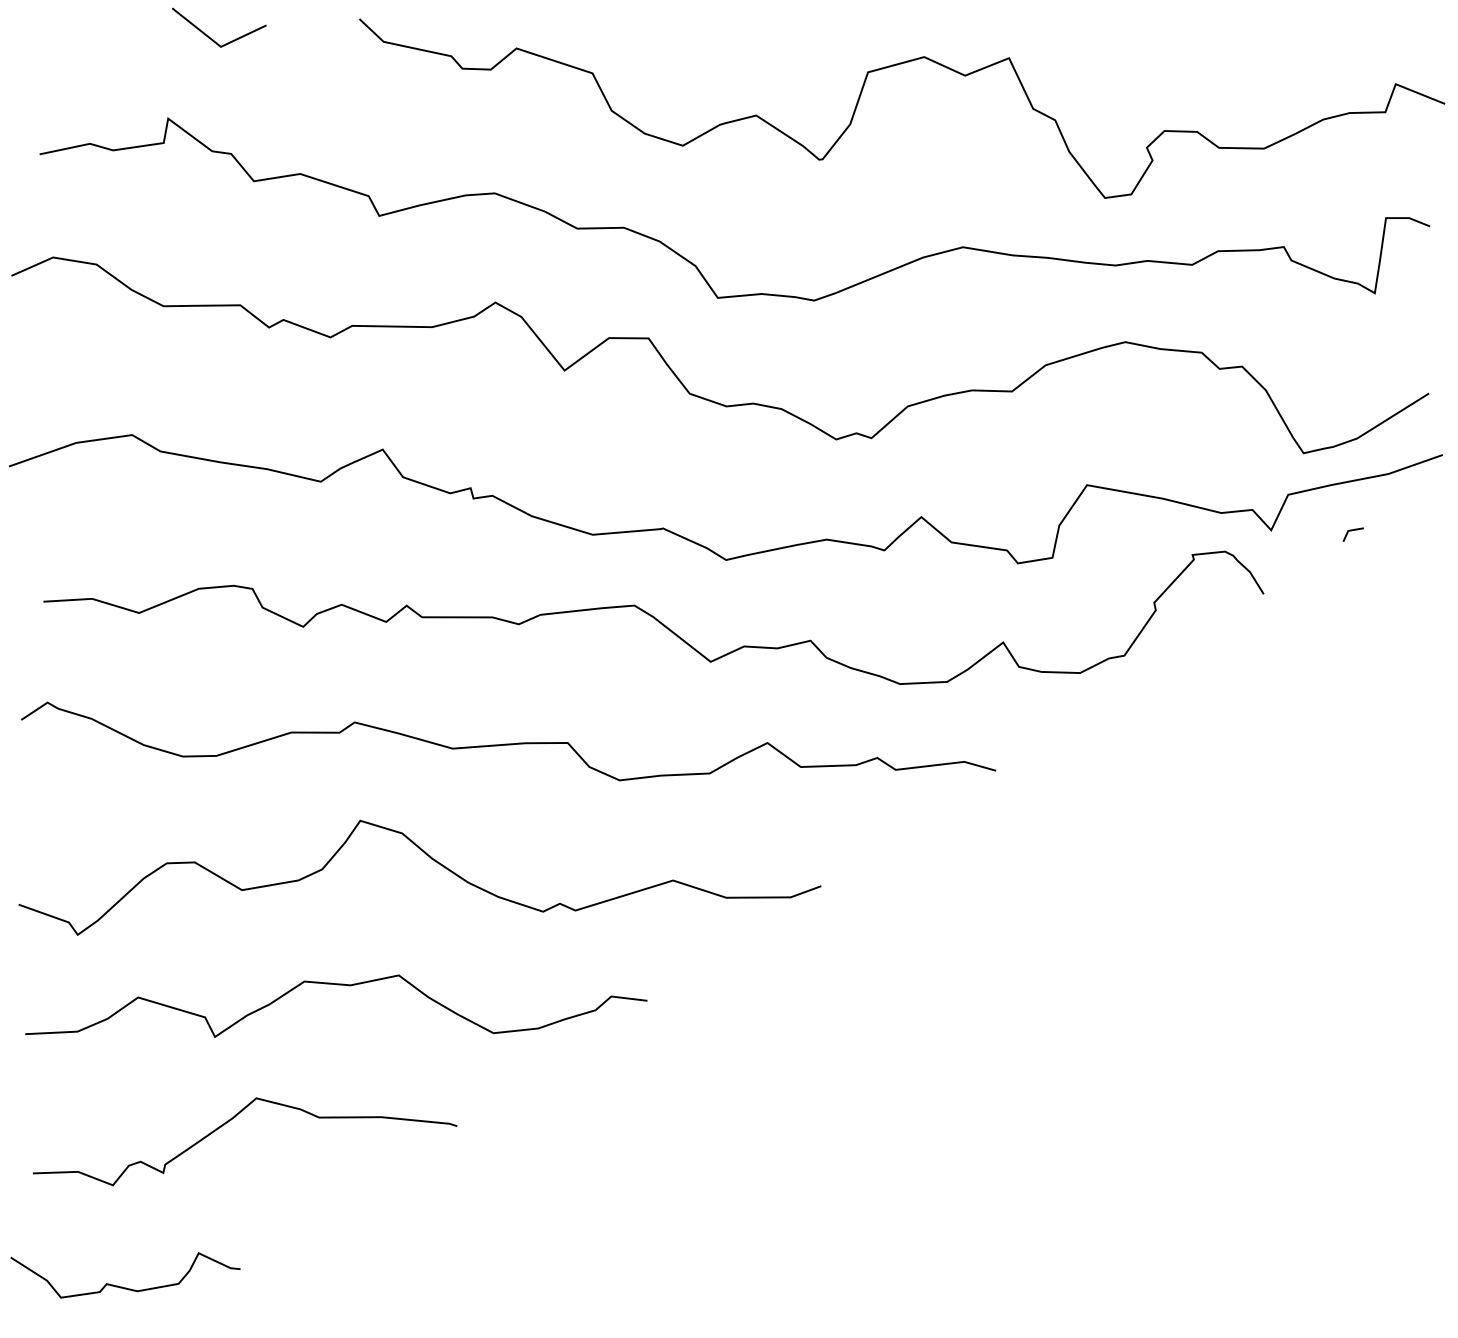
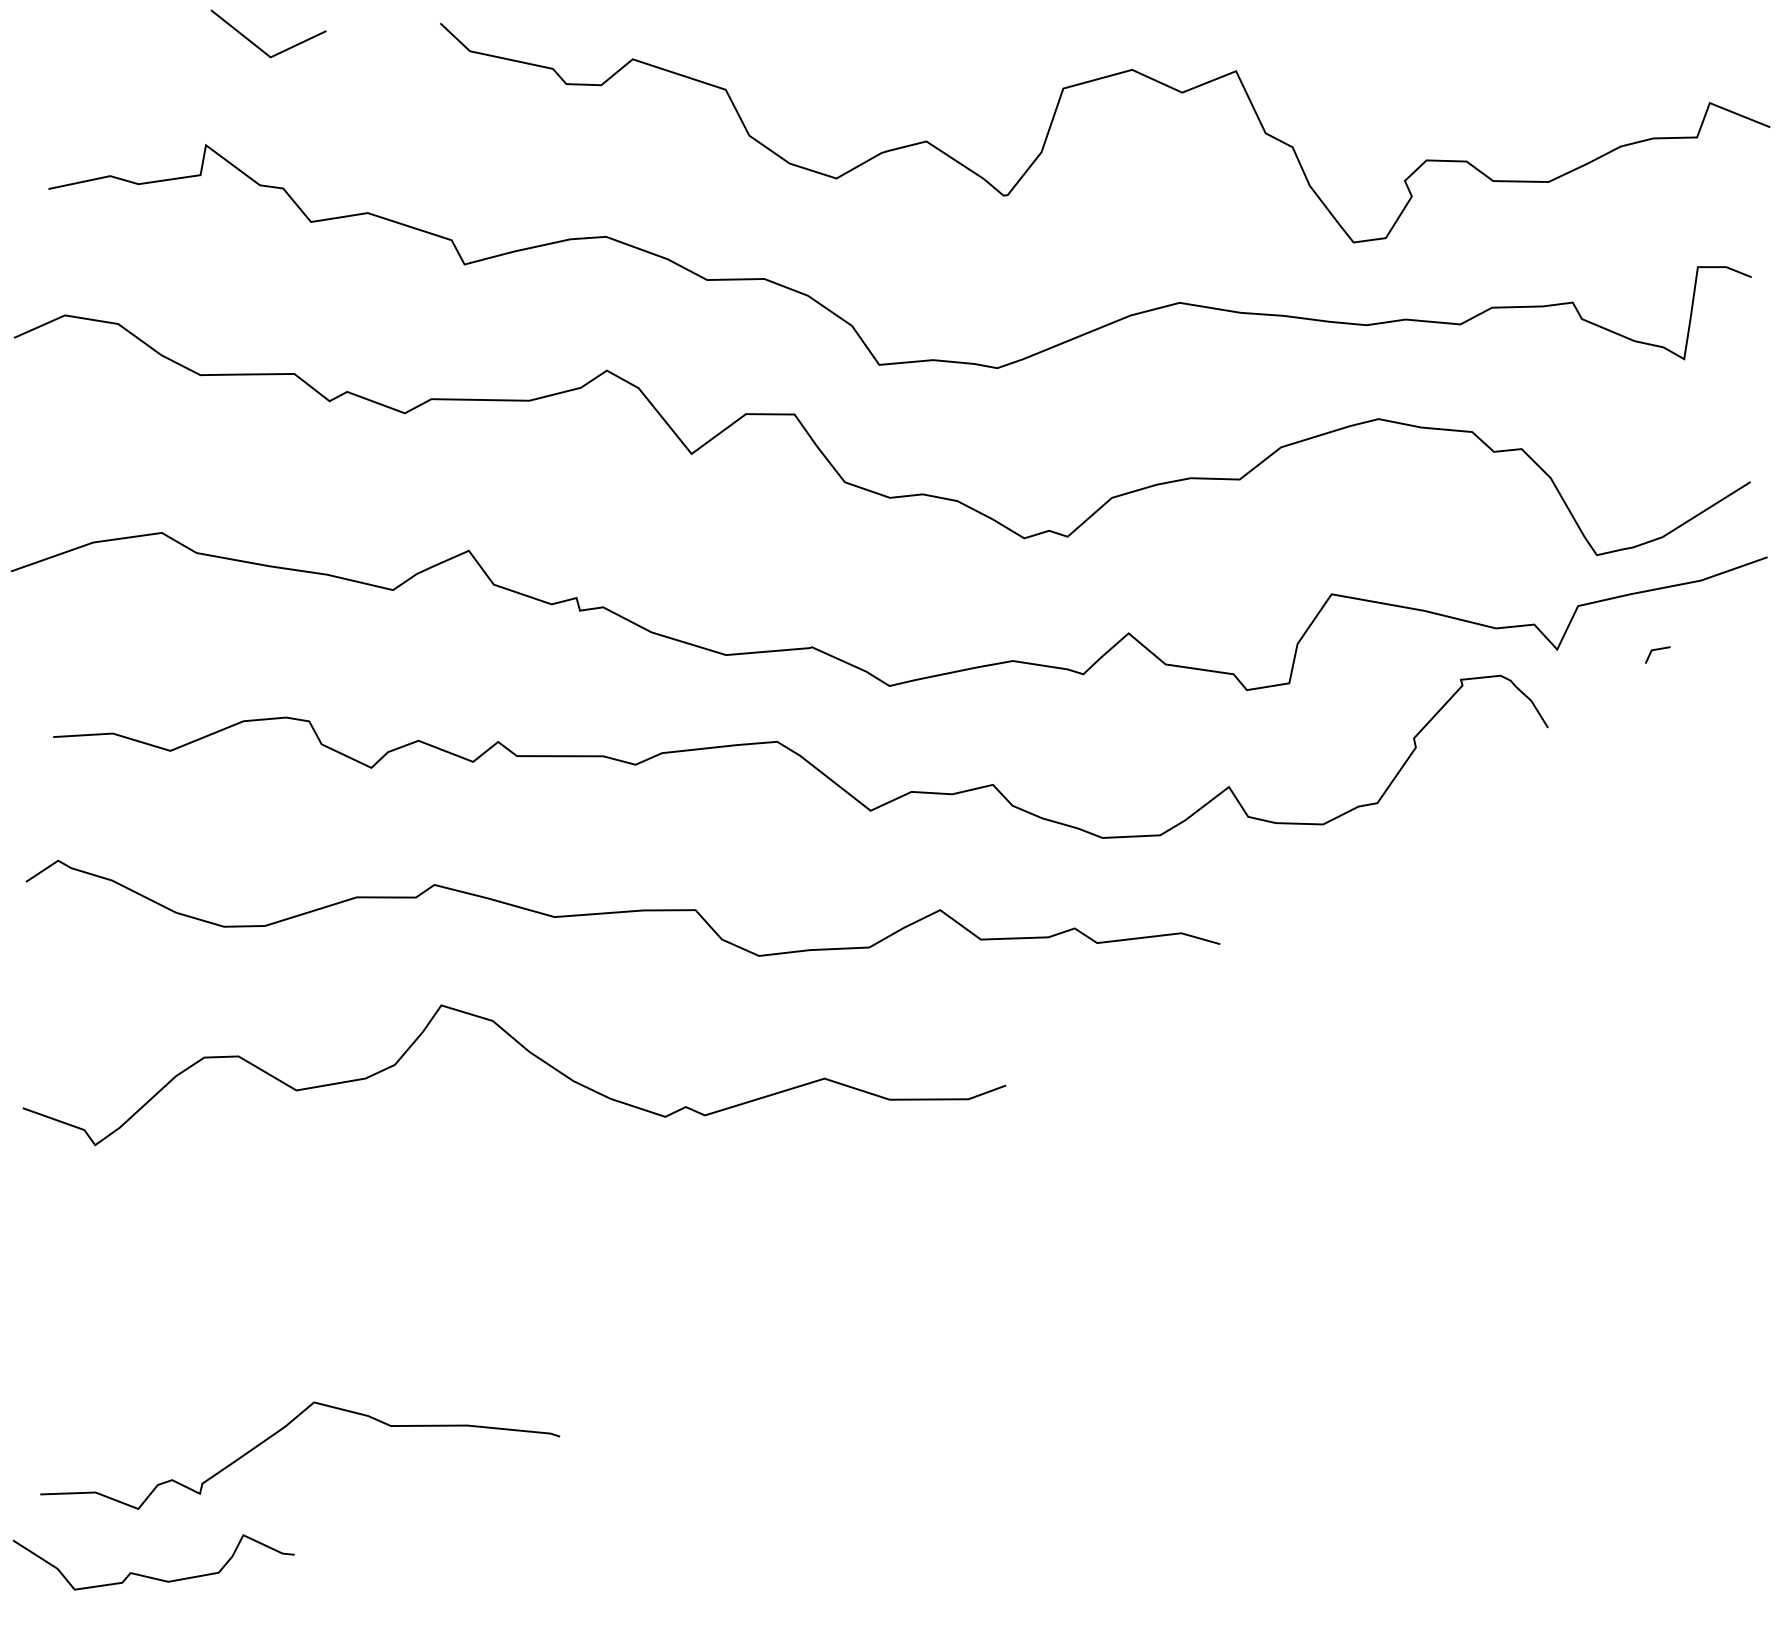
curve: (342, 985) -> (419, 1207), removed
curve: (231, 1120) -> (283, 1429), moved

